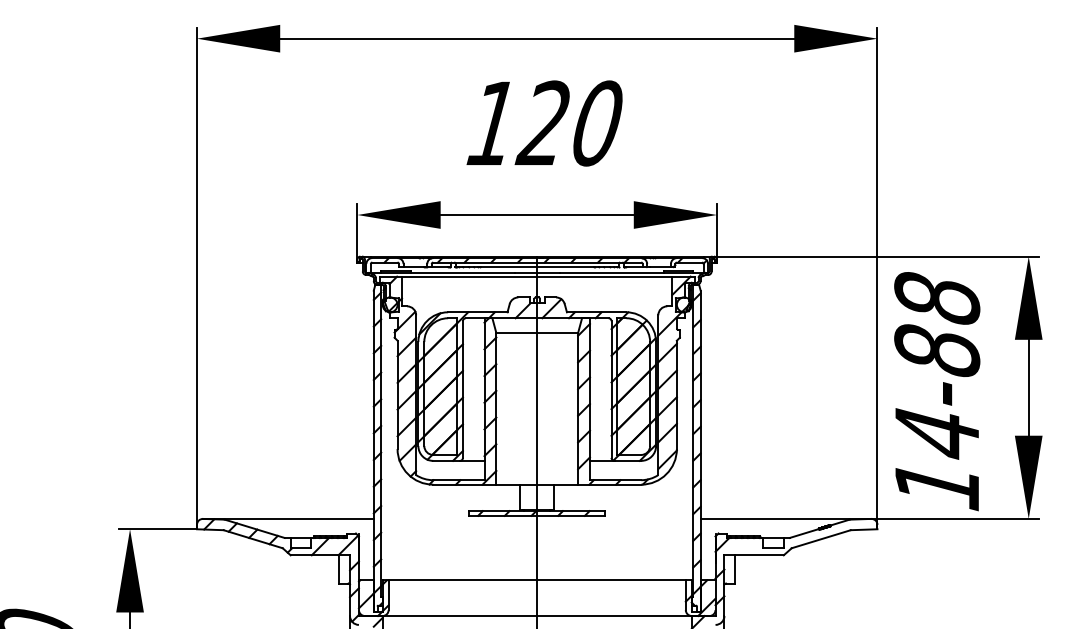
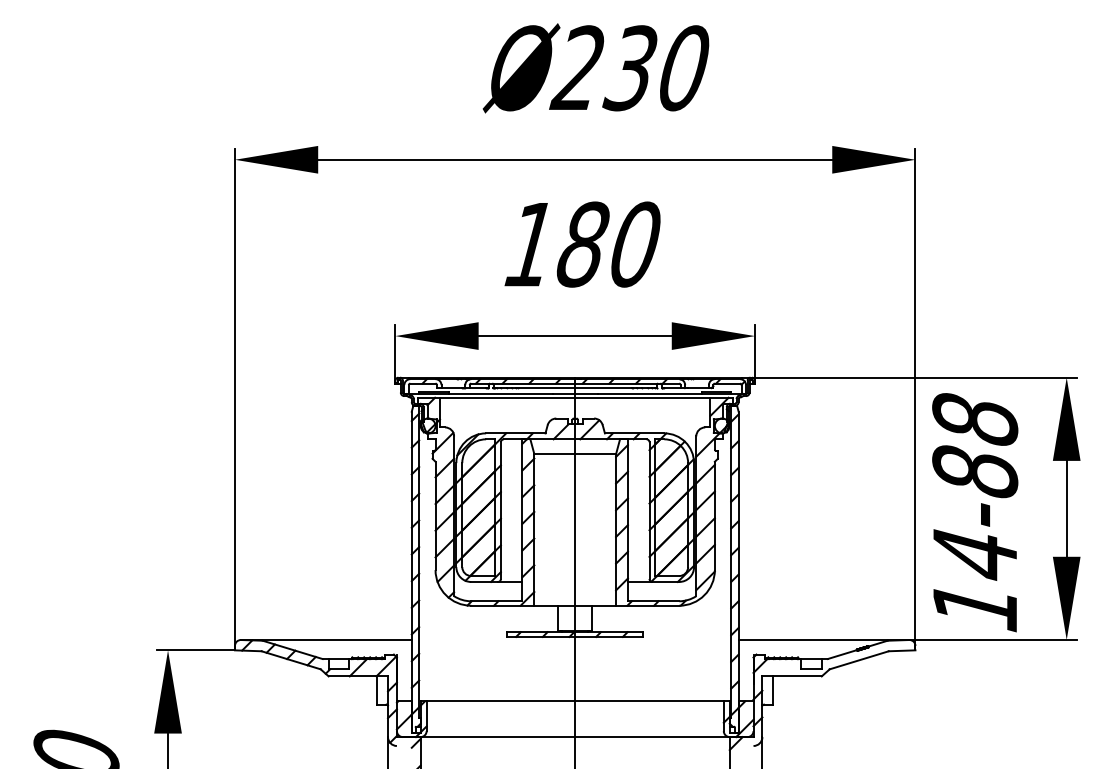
text: (542, 123) -> (580, 244), 120 -> 180

